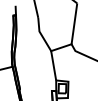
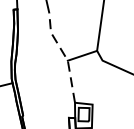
line: (49, 47) -> (65, 55), solid -> dashed

